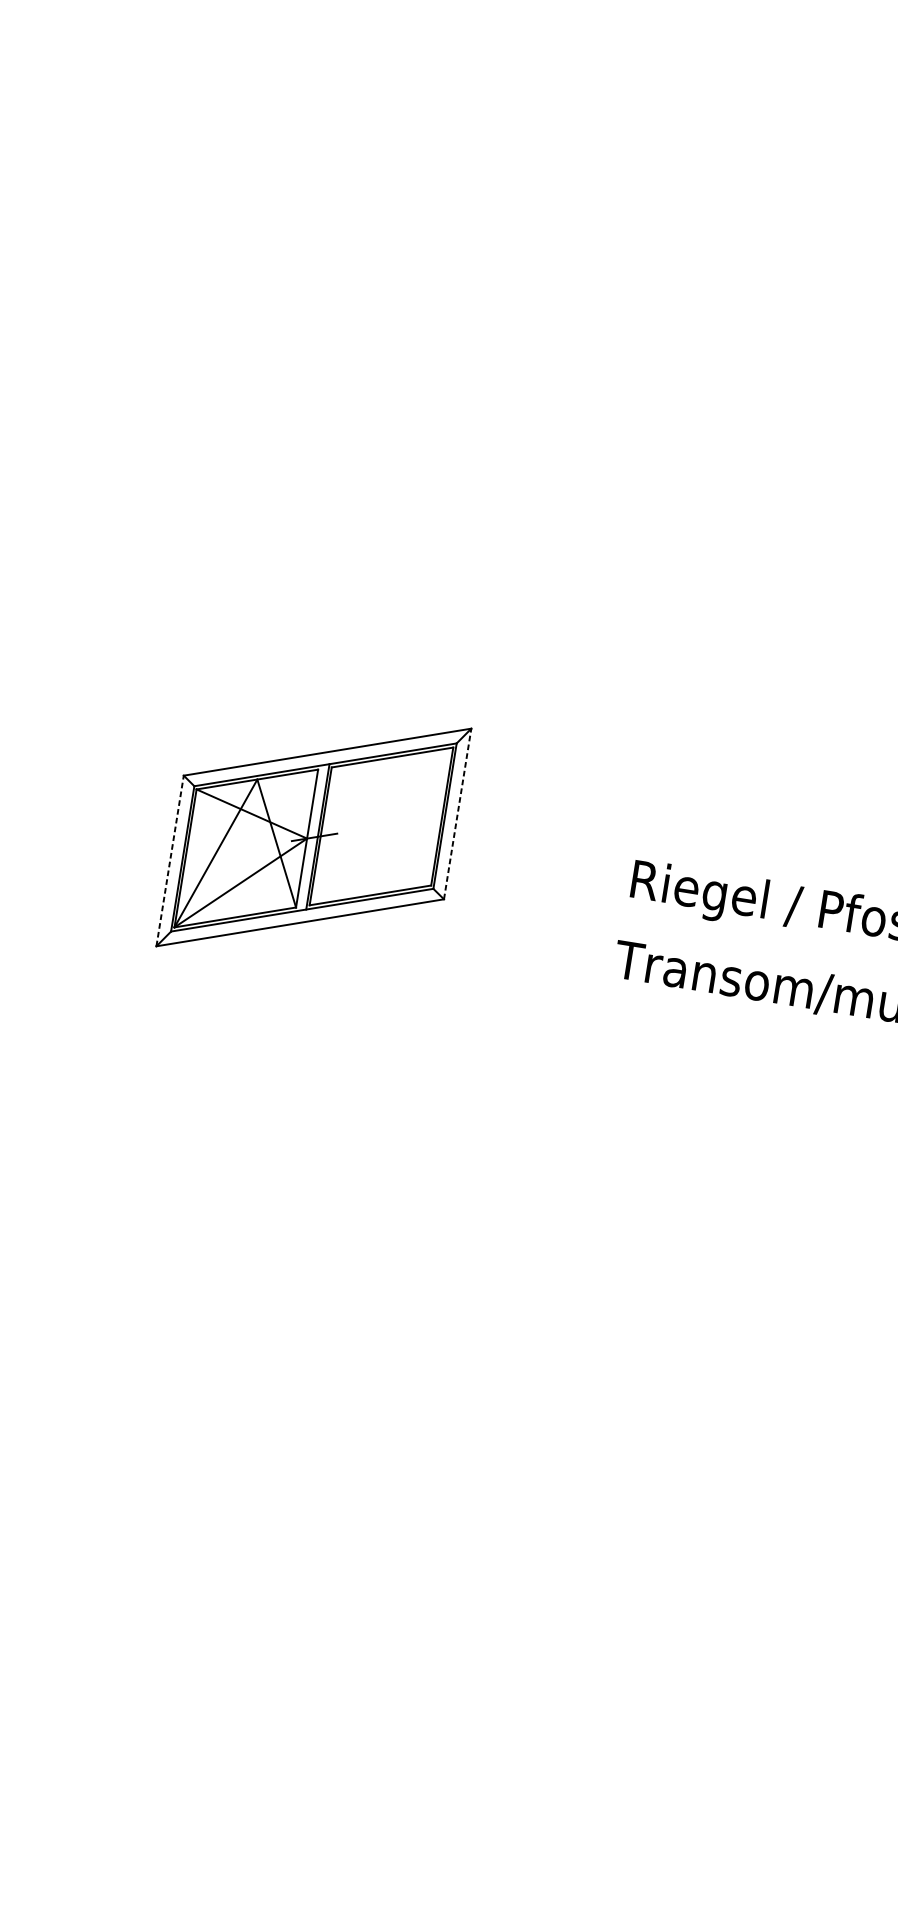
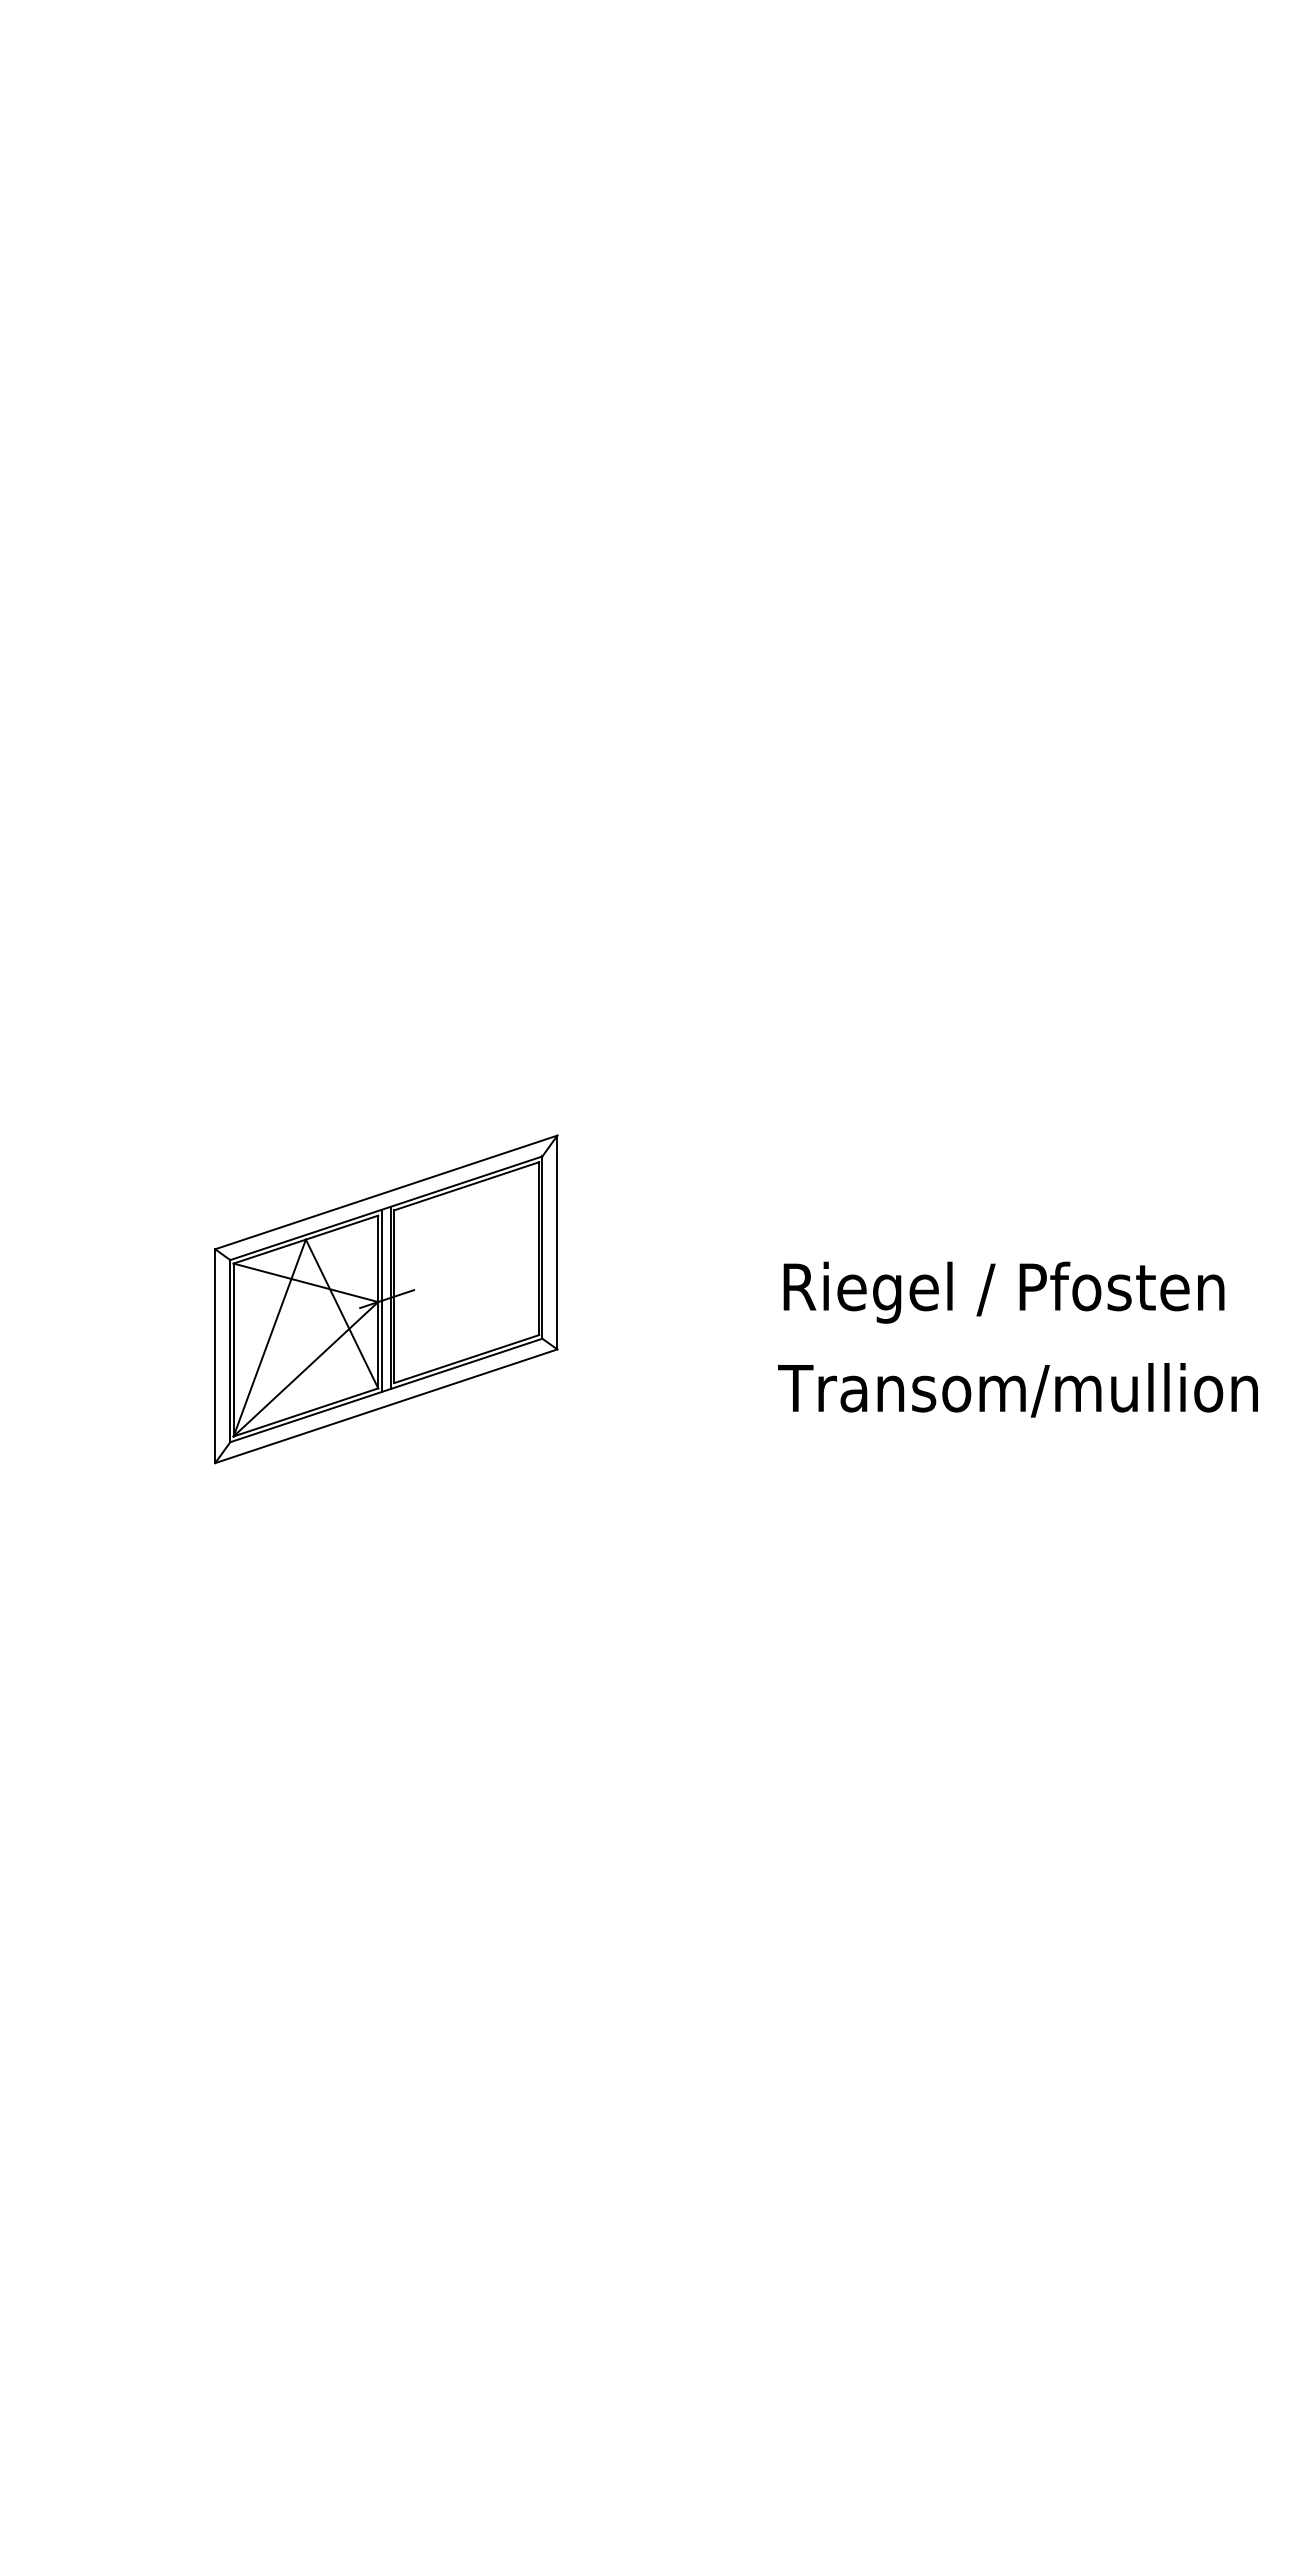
line: (457, 814) -> (557, 1242), dashed -> solid
line: (309, 837) -> (381, 1300), added
line: (170, 861) -> (215, 1356), dashed -> solid

